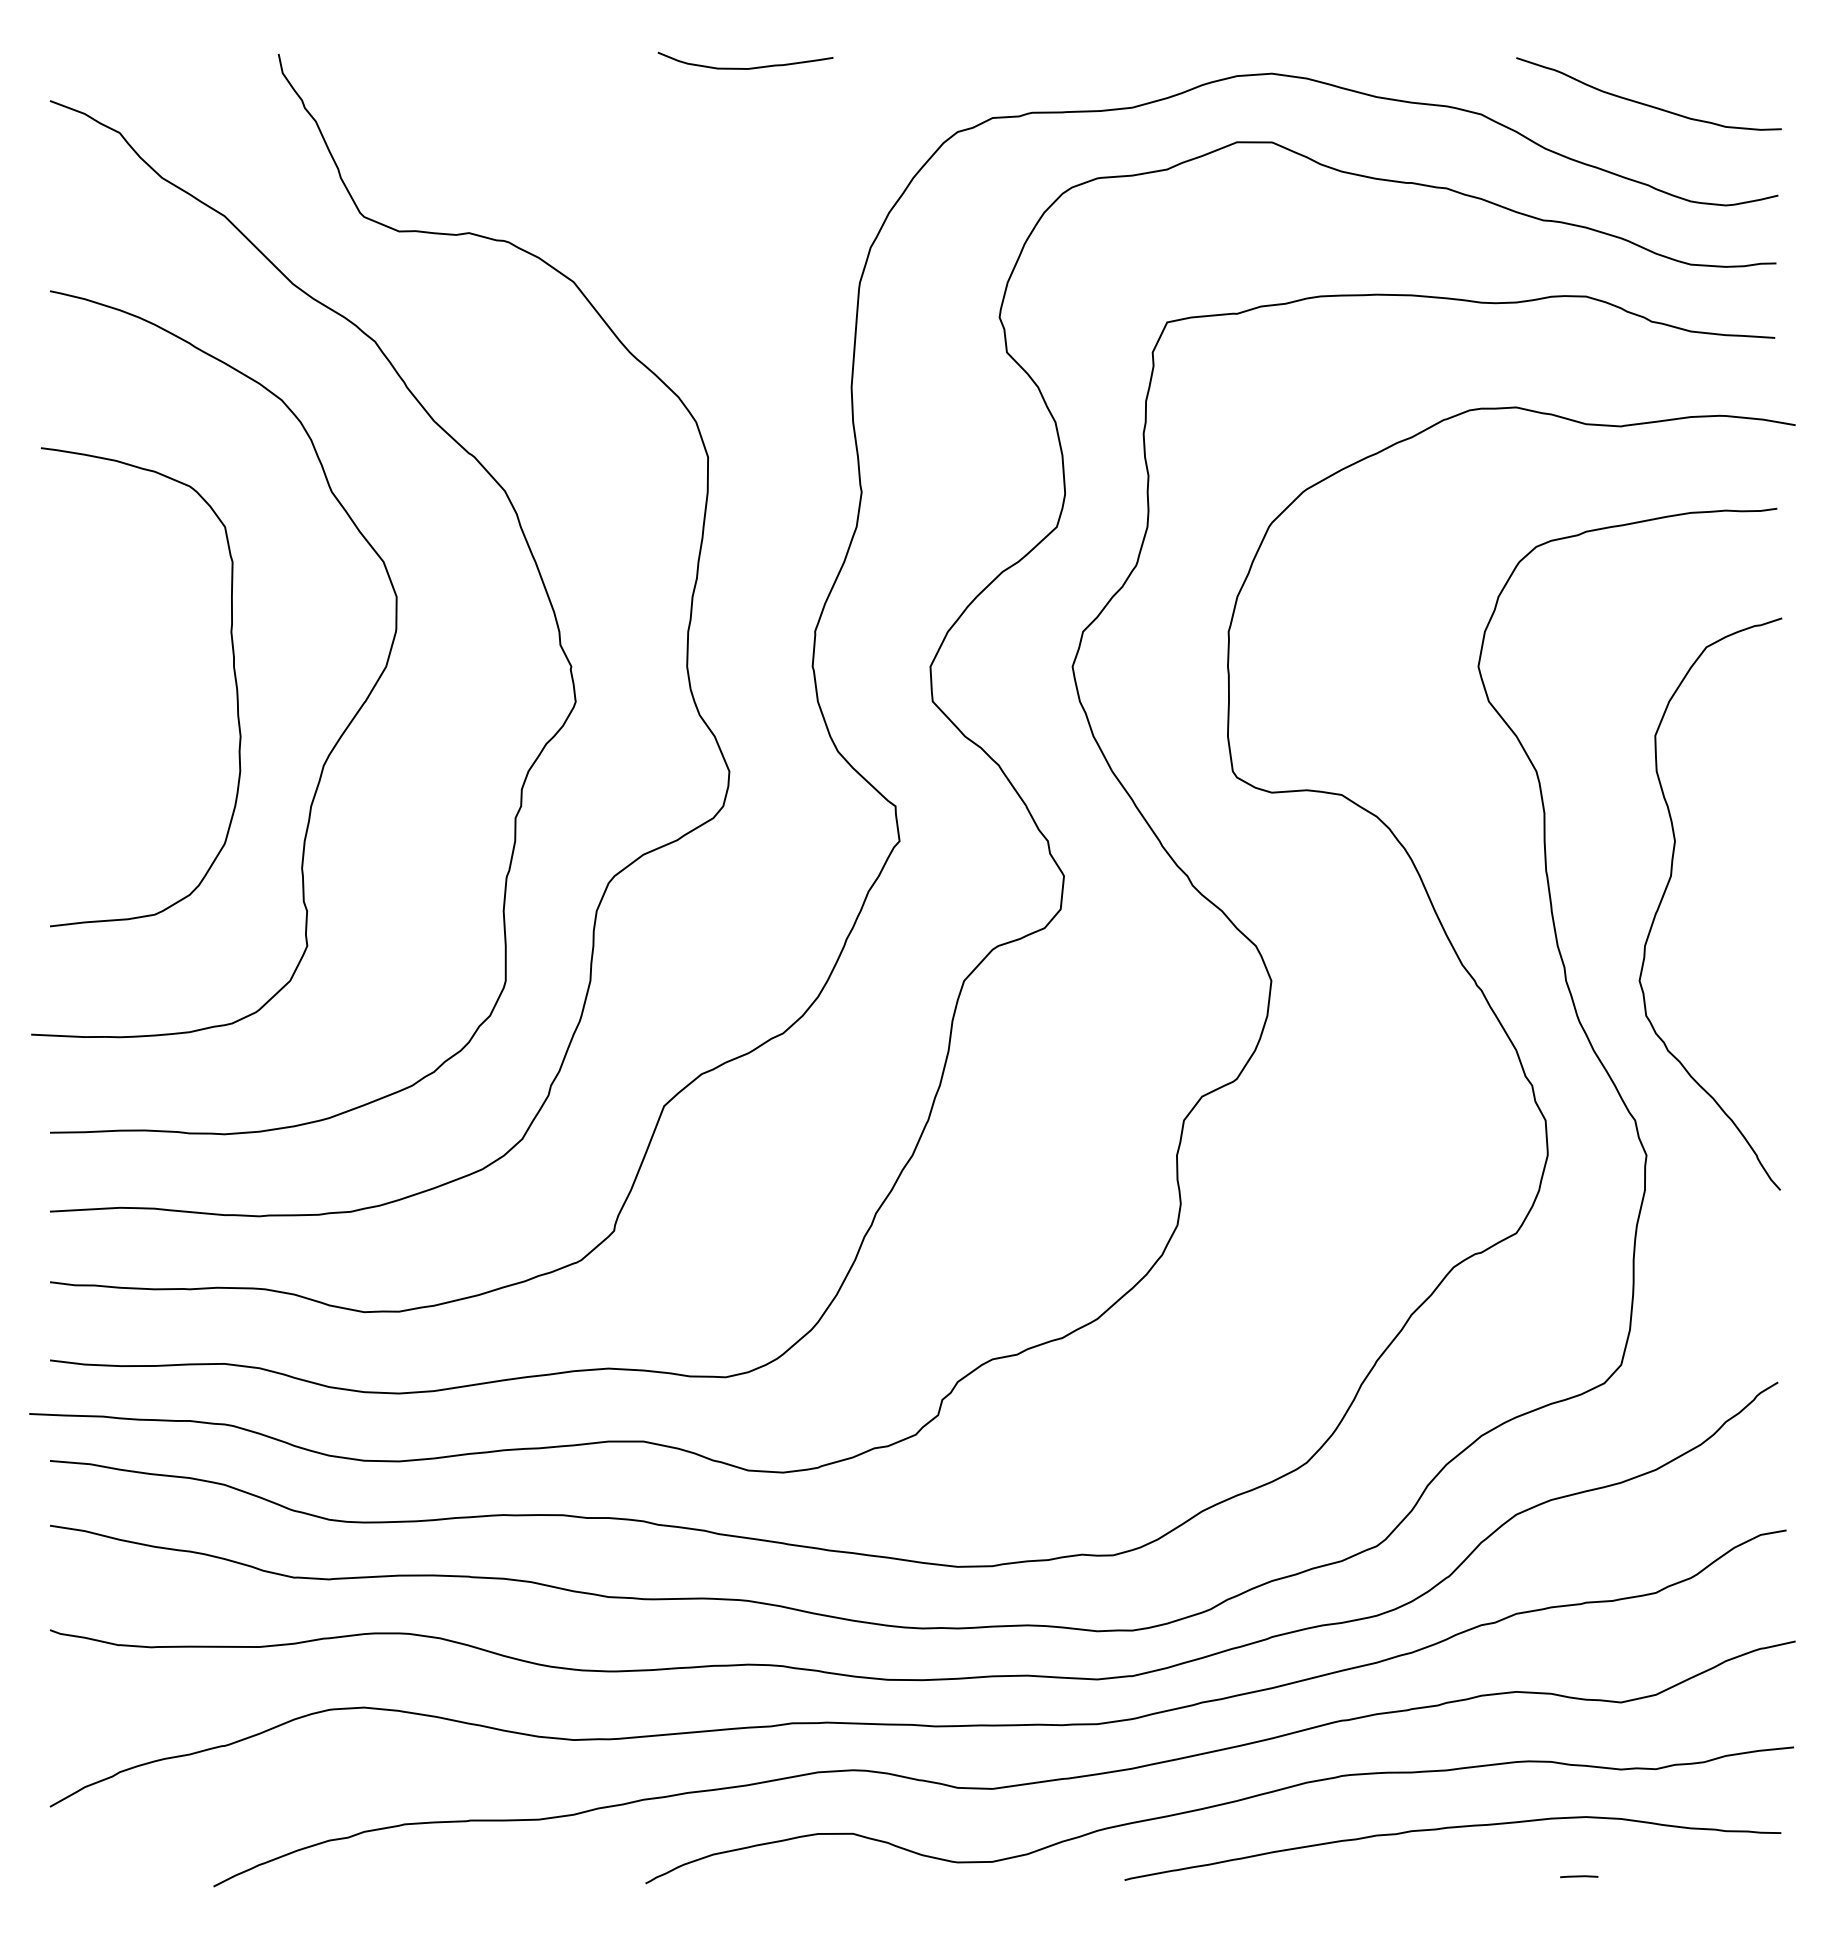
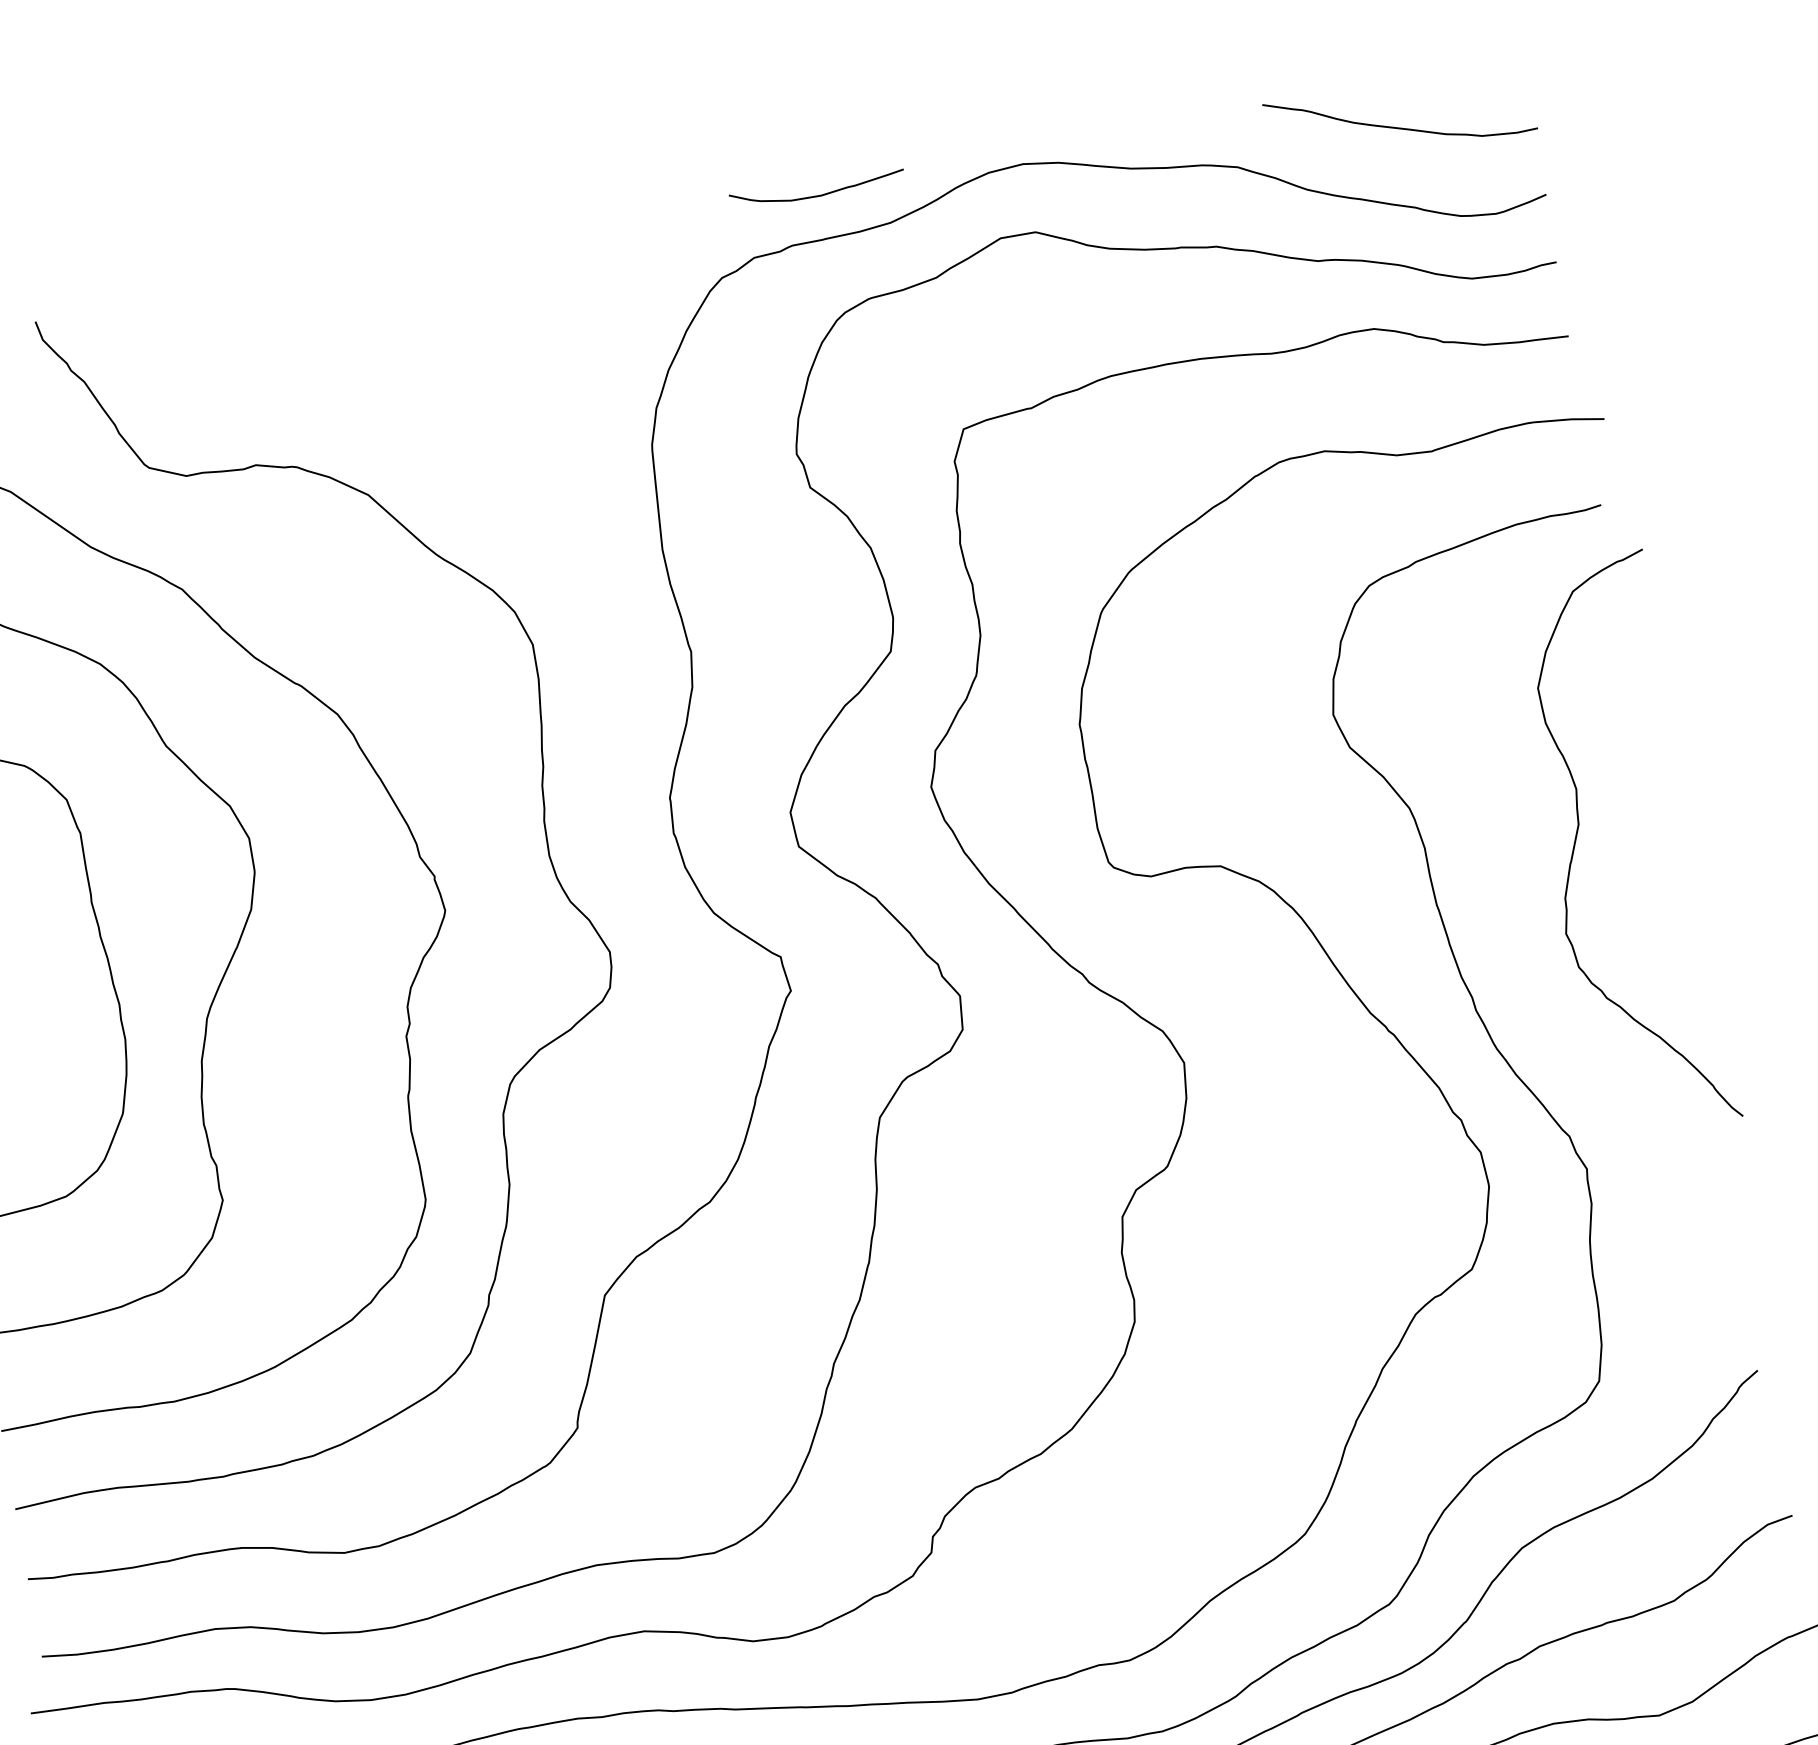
curve: (745, 68) -> (818, 195), moved
curve: (1667, 888) -> (1577, 837), moved

